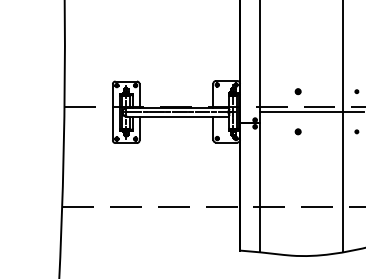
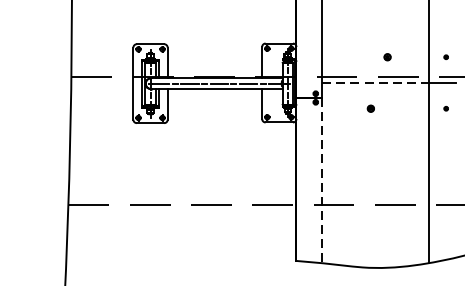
part: (297, 91) -> (386, 57), moved
line: (302, 111) -> (376, 82), solid -> dashed
line: (260, 188) -> (322, 181), solid -> dashed

